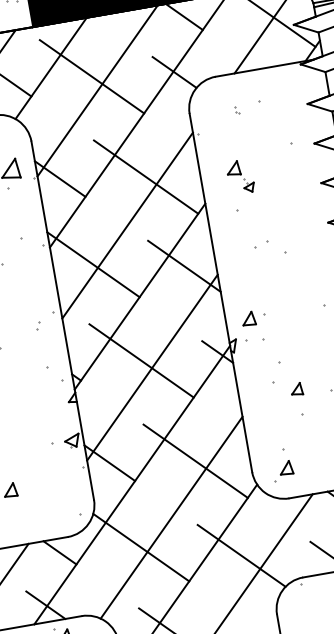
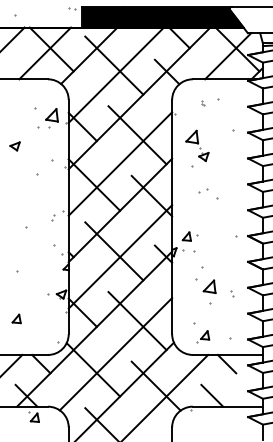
part: (240, 176) -> (197, 145), size x1.43
part: (296, 389) -> (209, 286), size x1.67
part: (283, 470) -> (203, 336), moved

